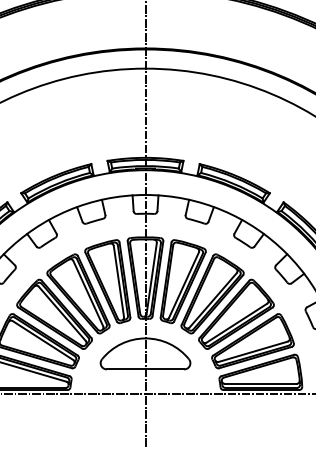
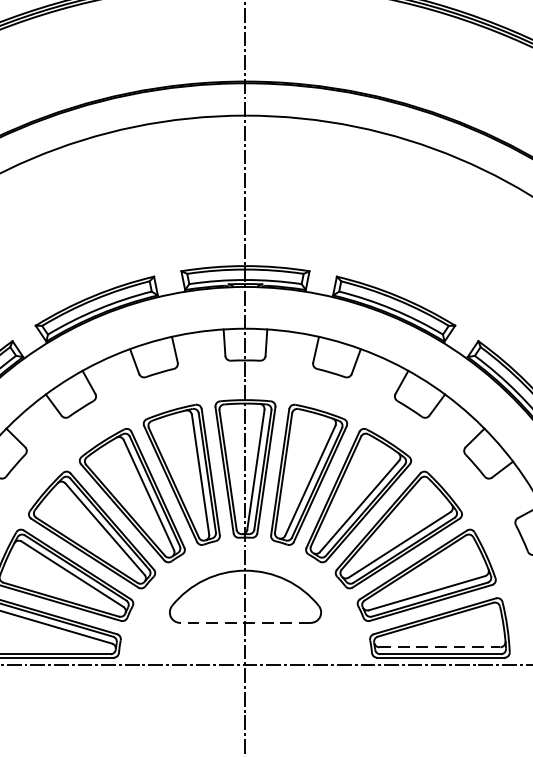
line: (145, 369) -> (245, 623), solid -> dashed
line: (260, 383) -> (439, 646), solid -> dashed

